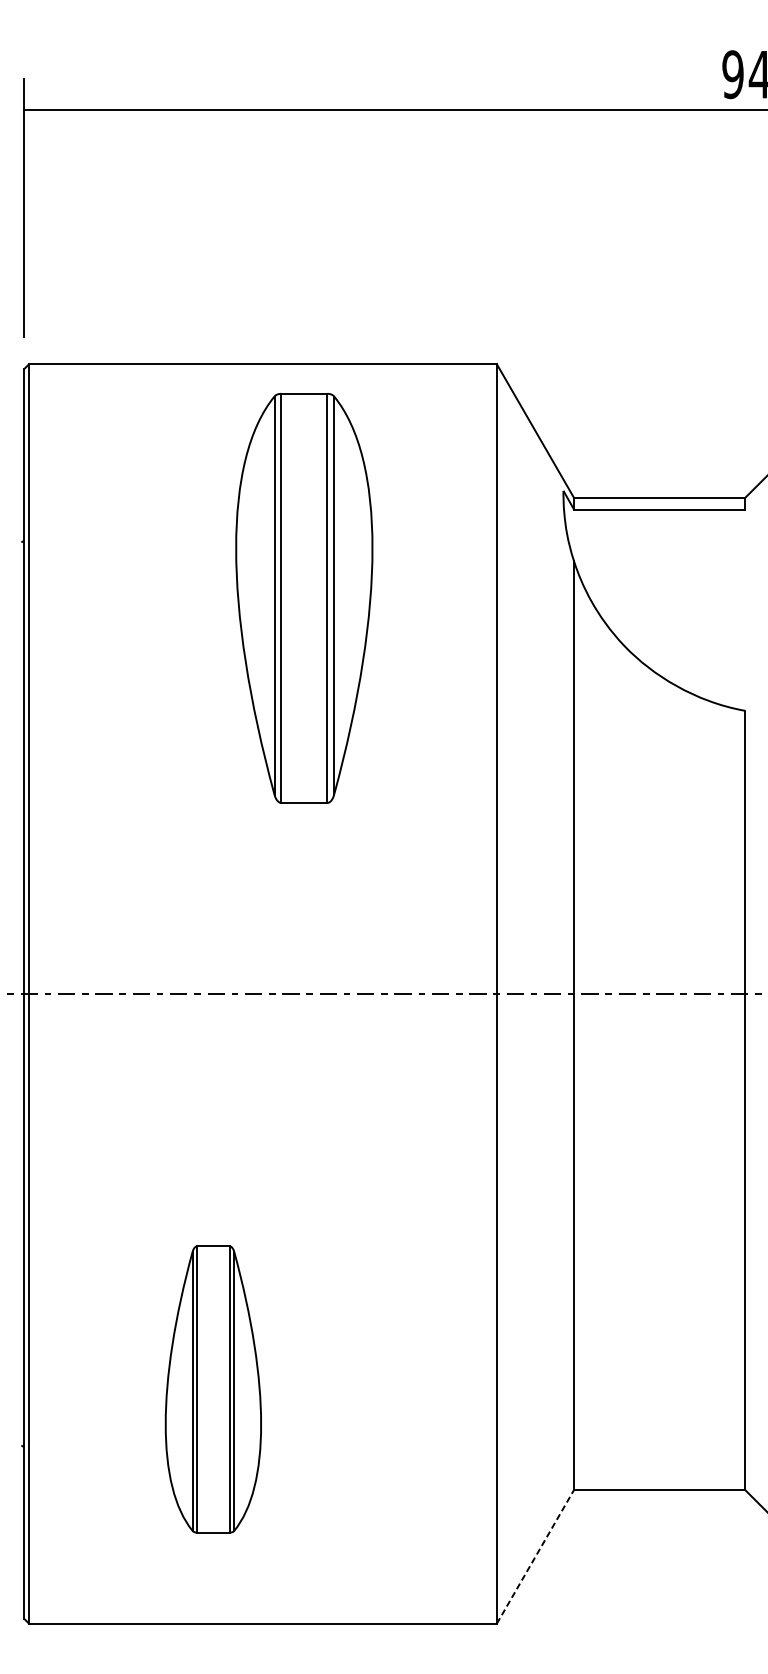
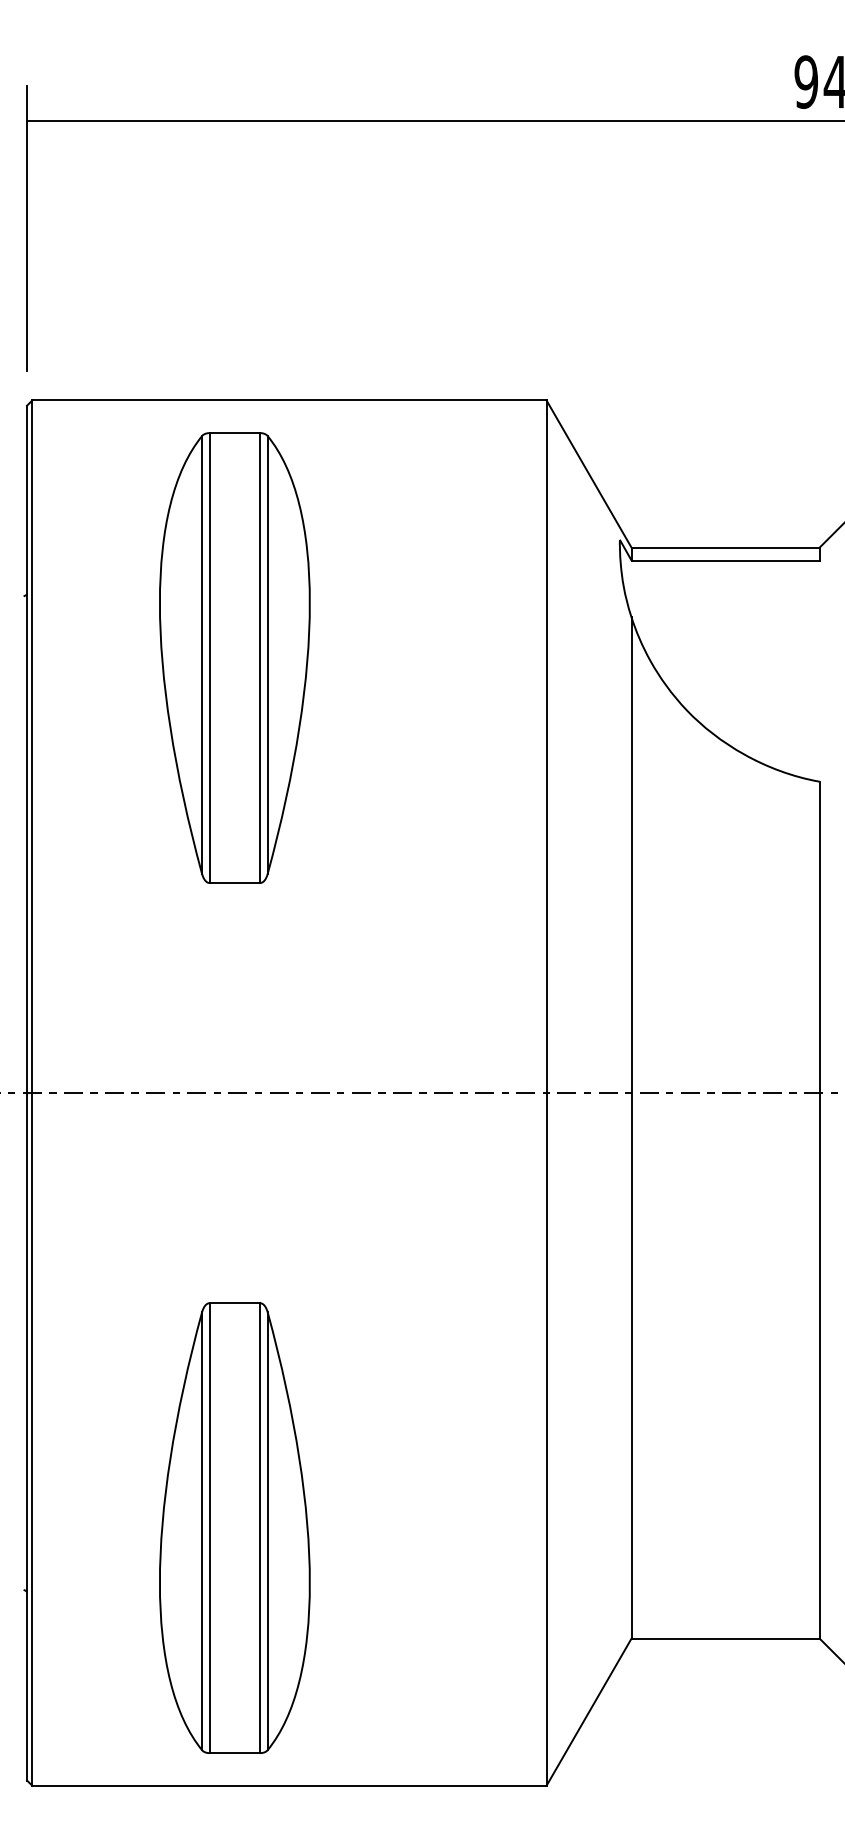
part: (303, 597) -> (234, 657), moved
part: (213, 1388) -> (234, 1527), size x1.43
line: (535, 1557) -> (589, 1712), dashed -> solid

